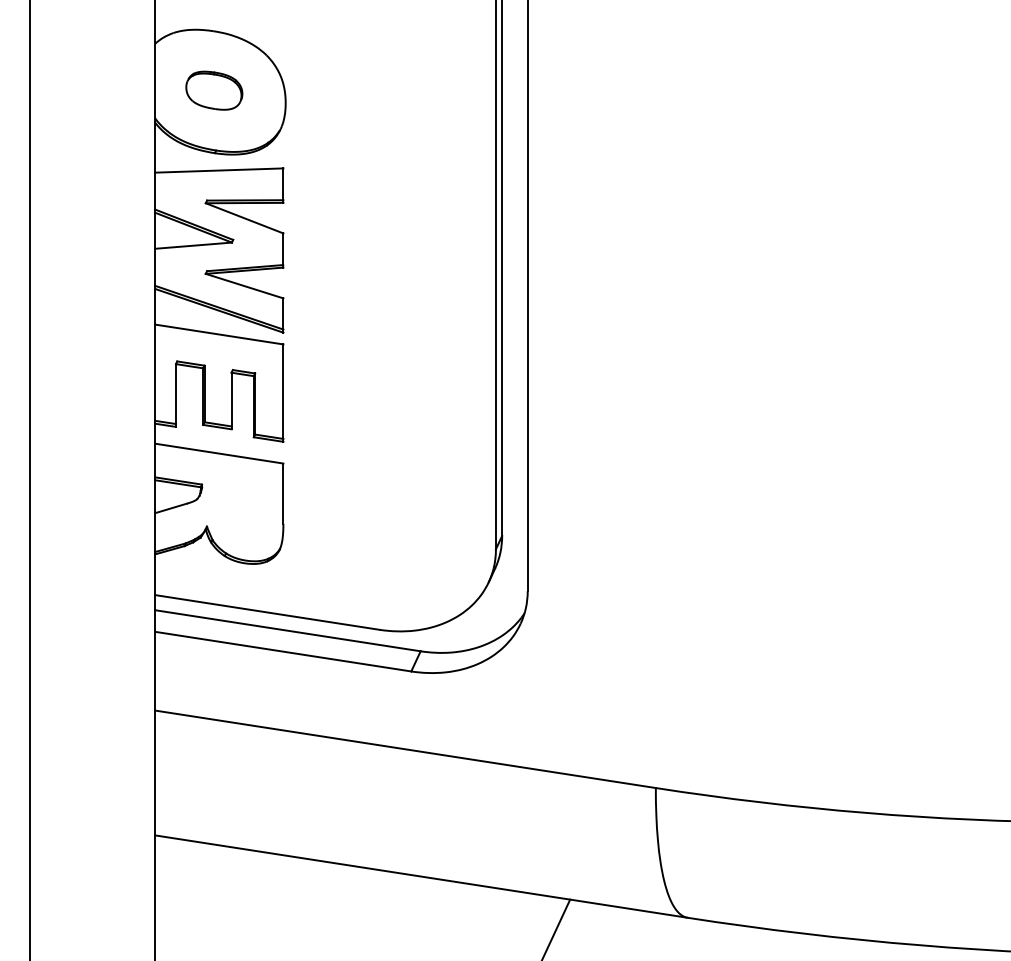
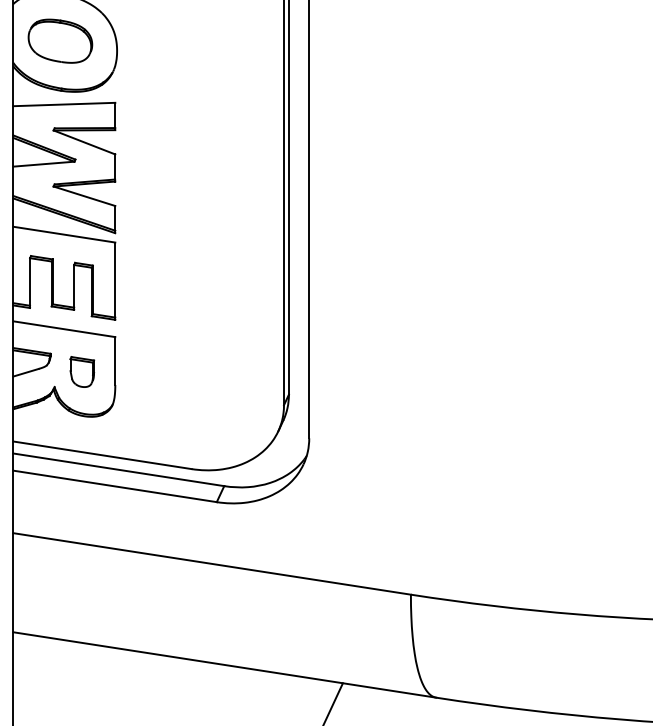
part: (214, 90) -> (60, 40), size x1.43
part: (241, 507) -> (82, 371), added

